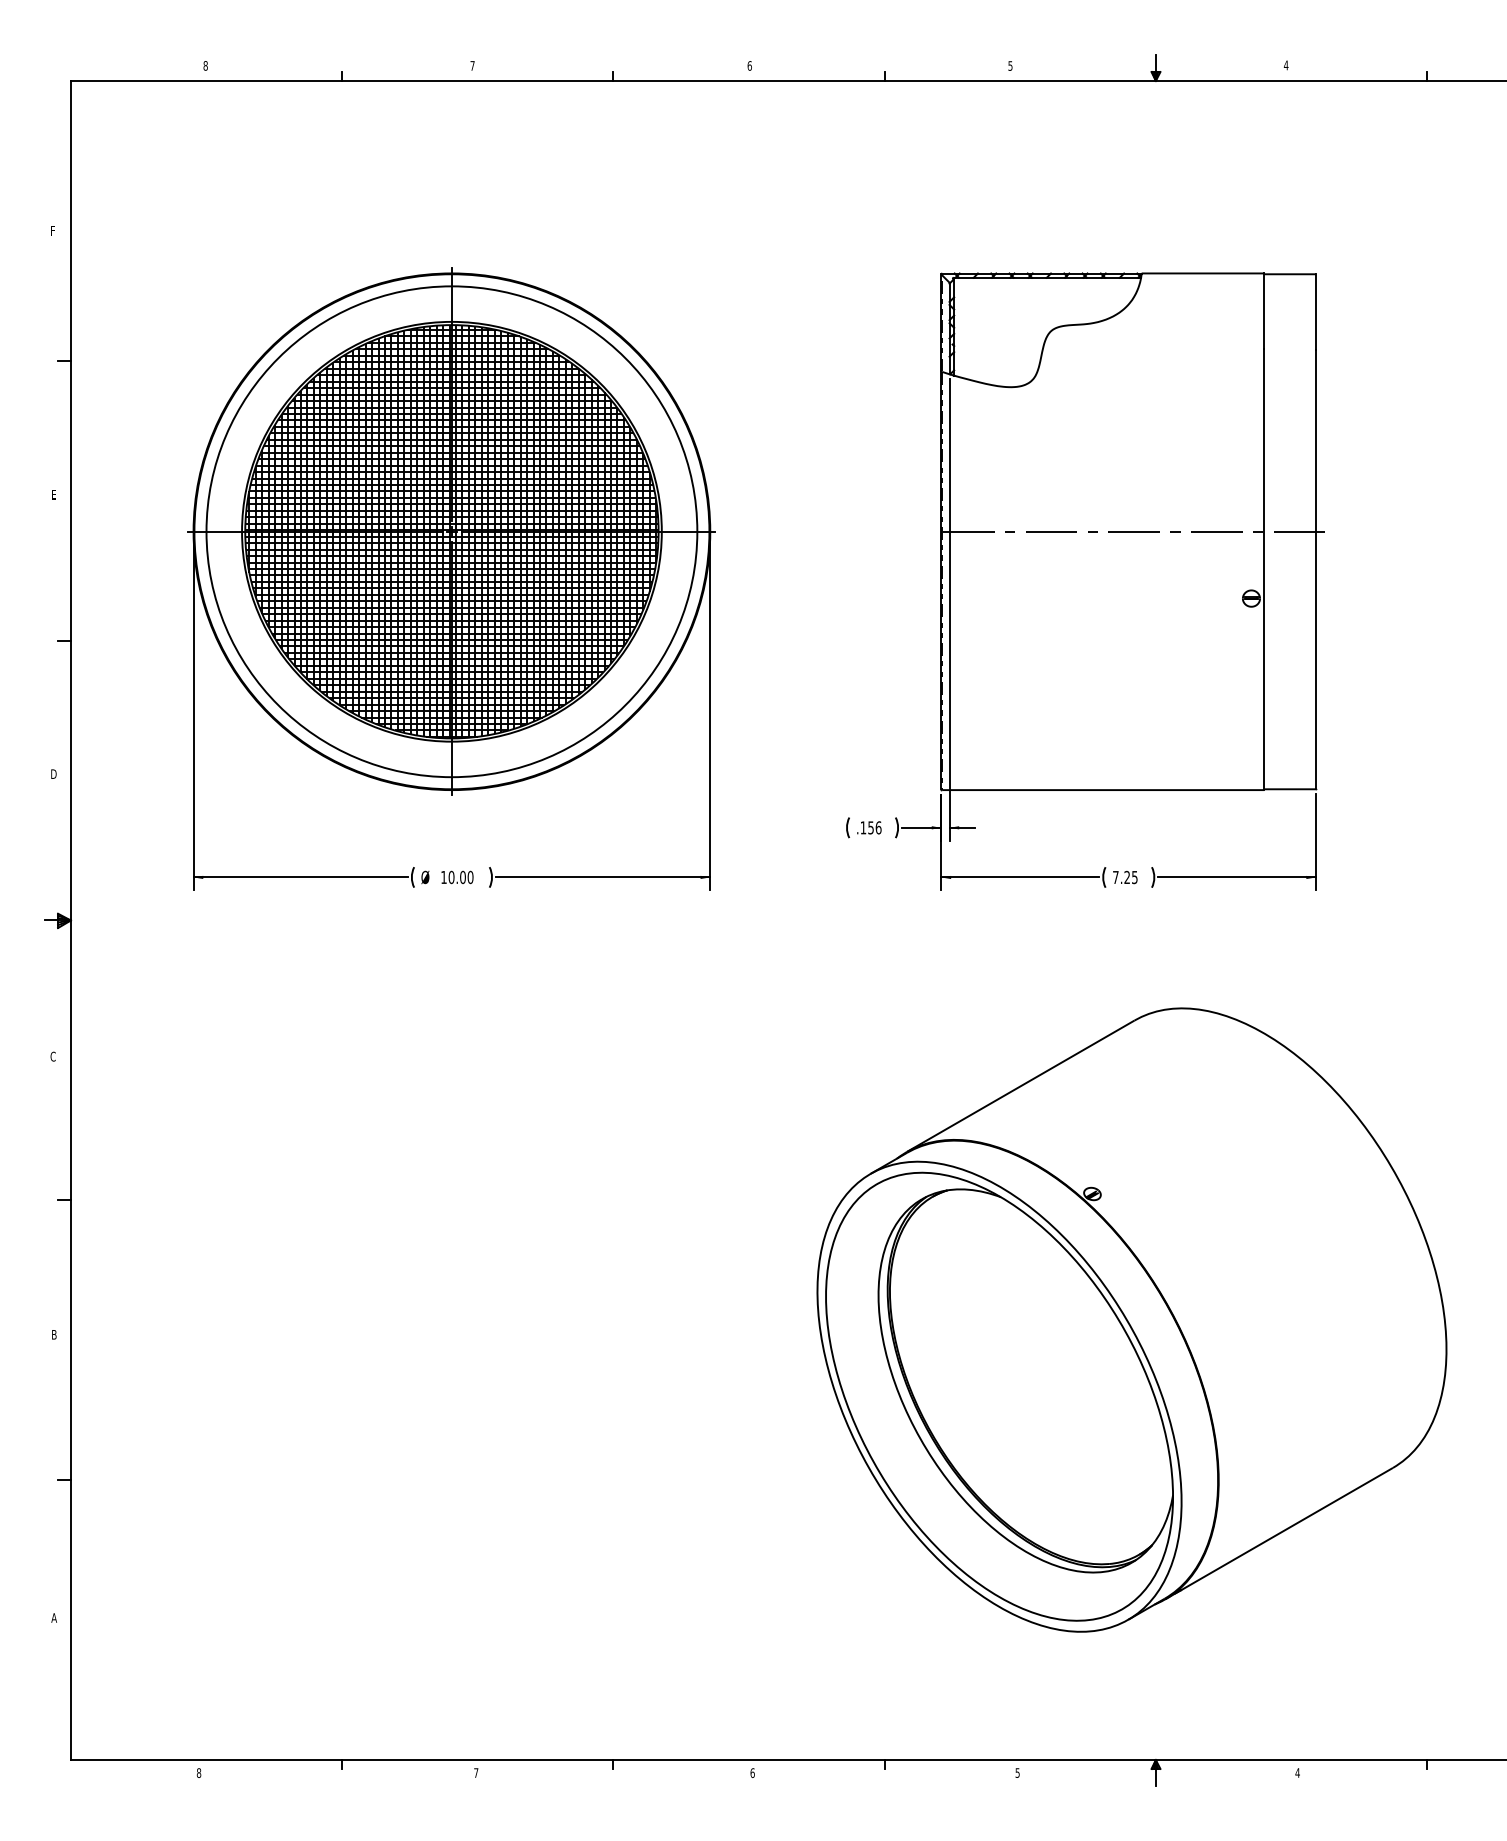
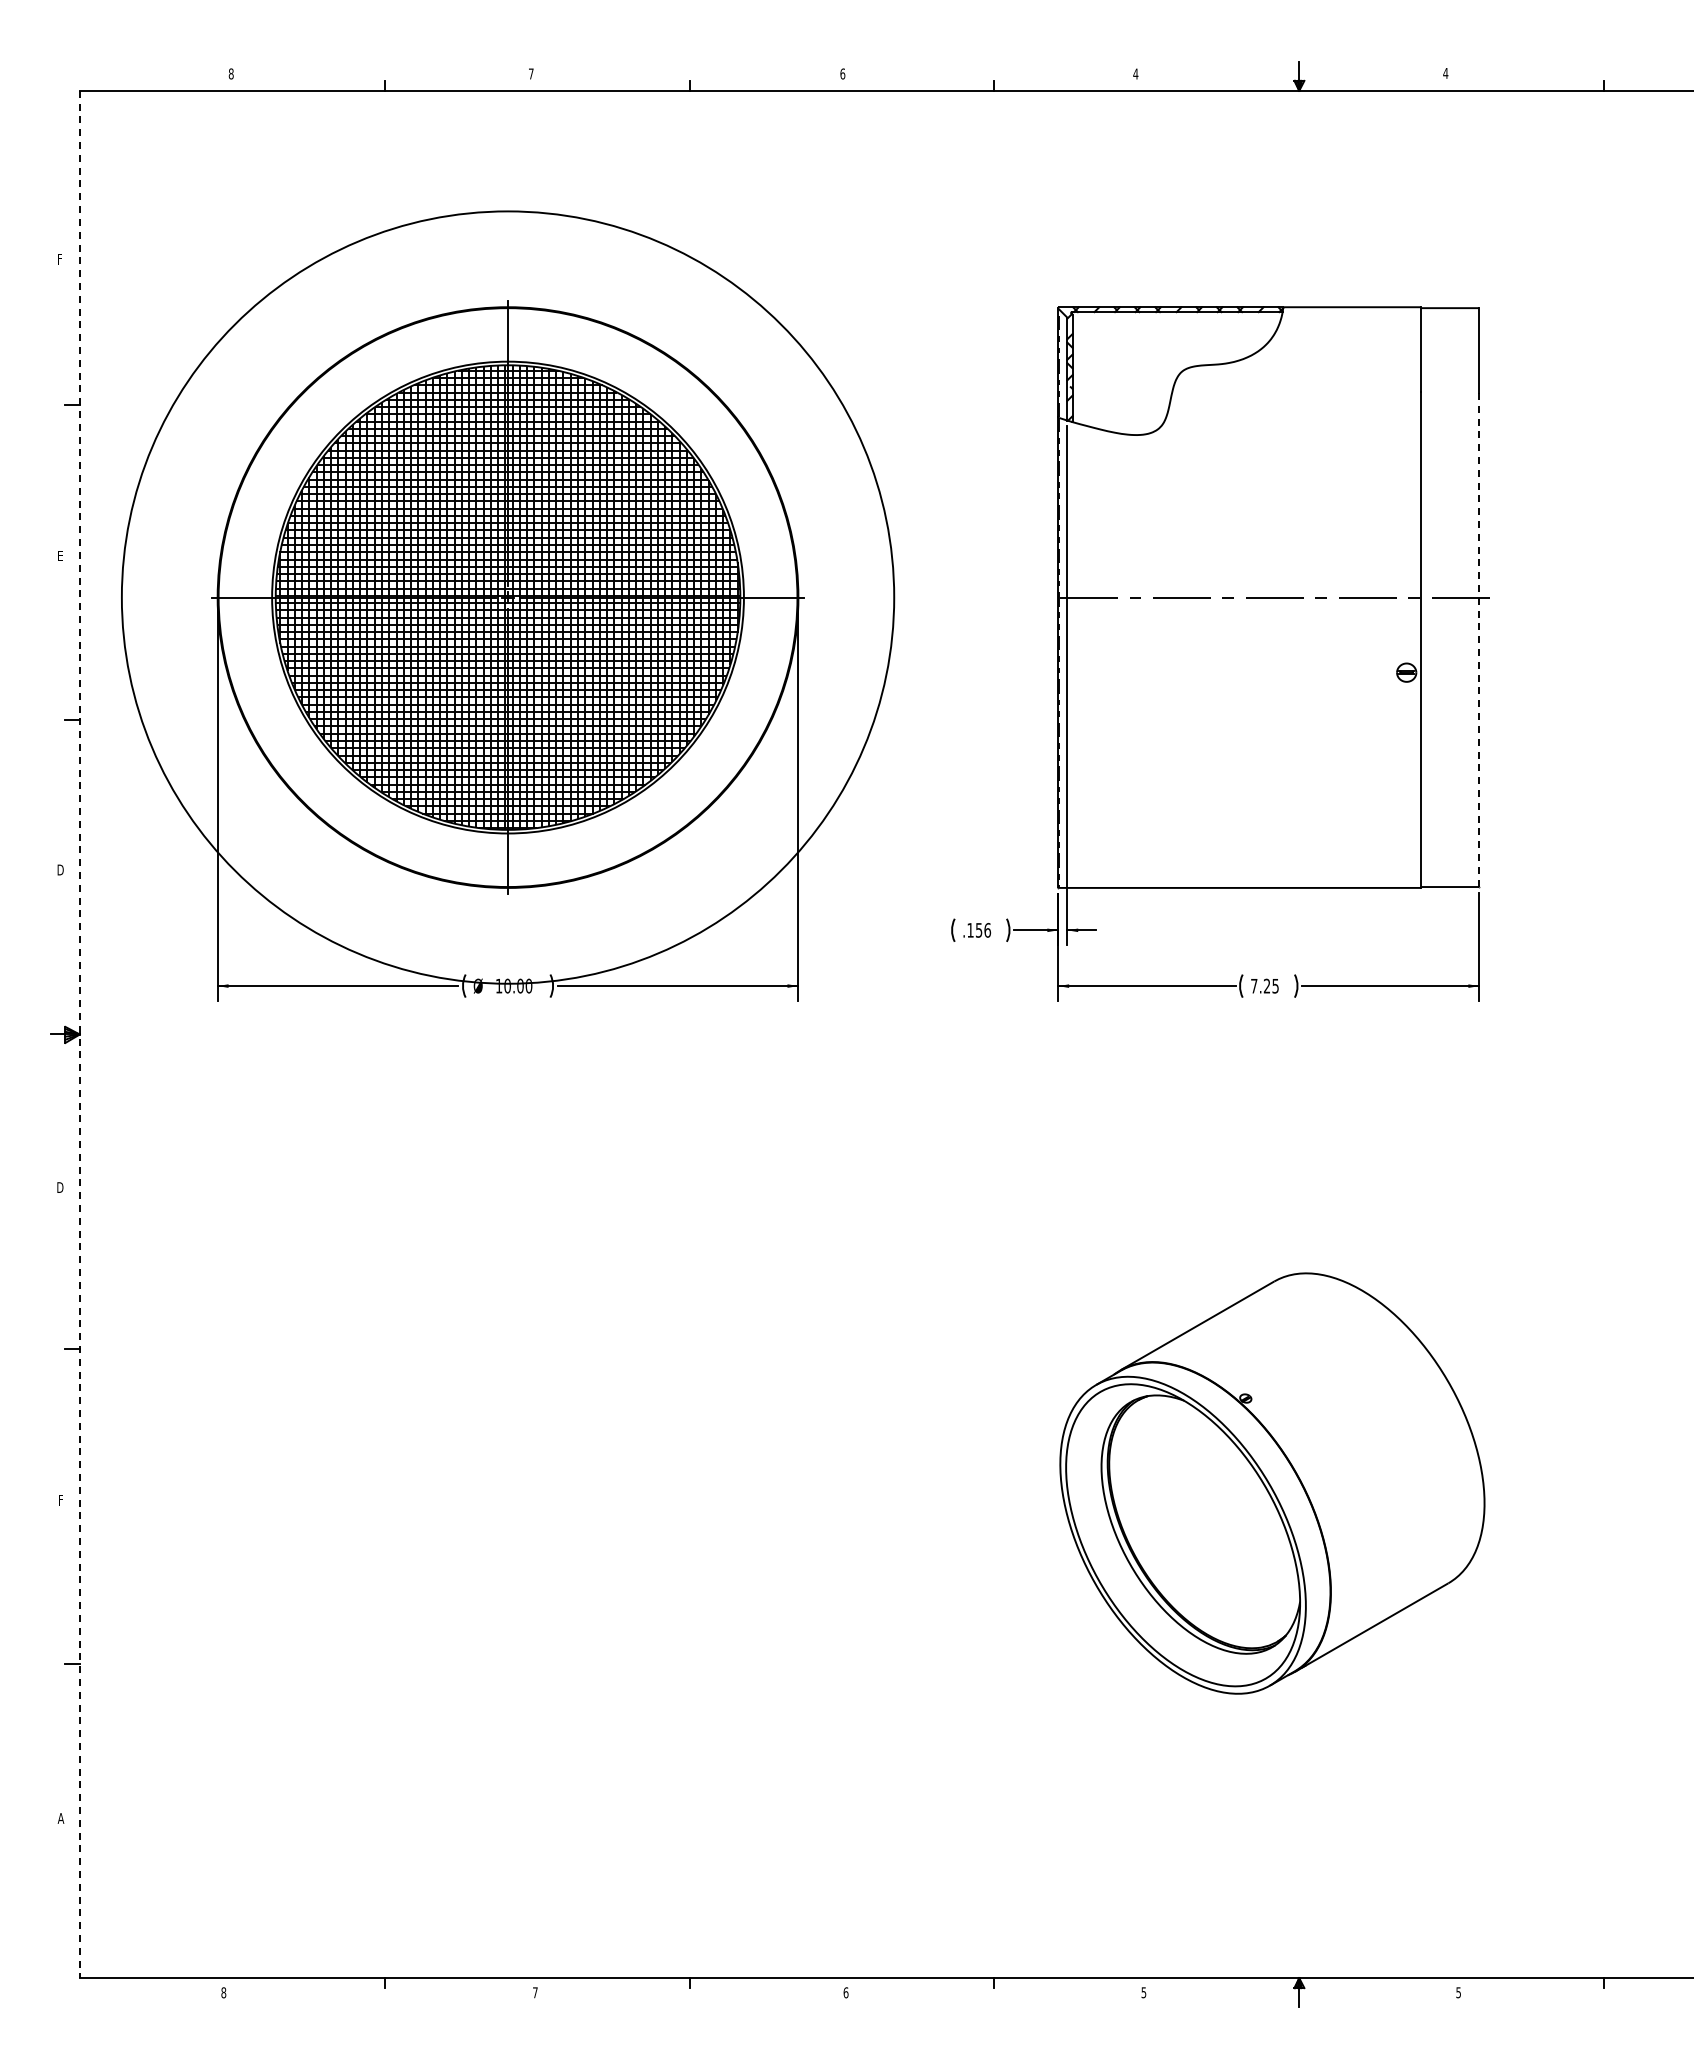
text: (1010, 65) -> (1135, 73), 5 -> 4
circle: (451, 531) -> (507, 597), size x1.4
line: (1316, 569) -> (1479, 640), solid -> dashed
line: (70, 920) -> (79, 1034), solid -> dashed
text: (53, 1056) -> (60, 1187), C -> D
part: (1132, 1319) -> (1272, 1483), size x0.6
text: (53, 1334) -> (60, 1499), B -> F
text: (1297, 1772) -> (1458, 1992), 4 -> 5

